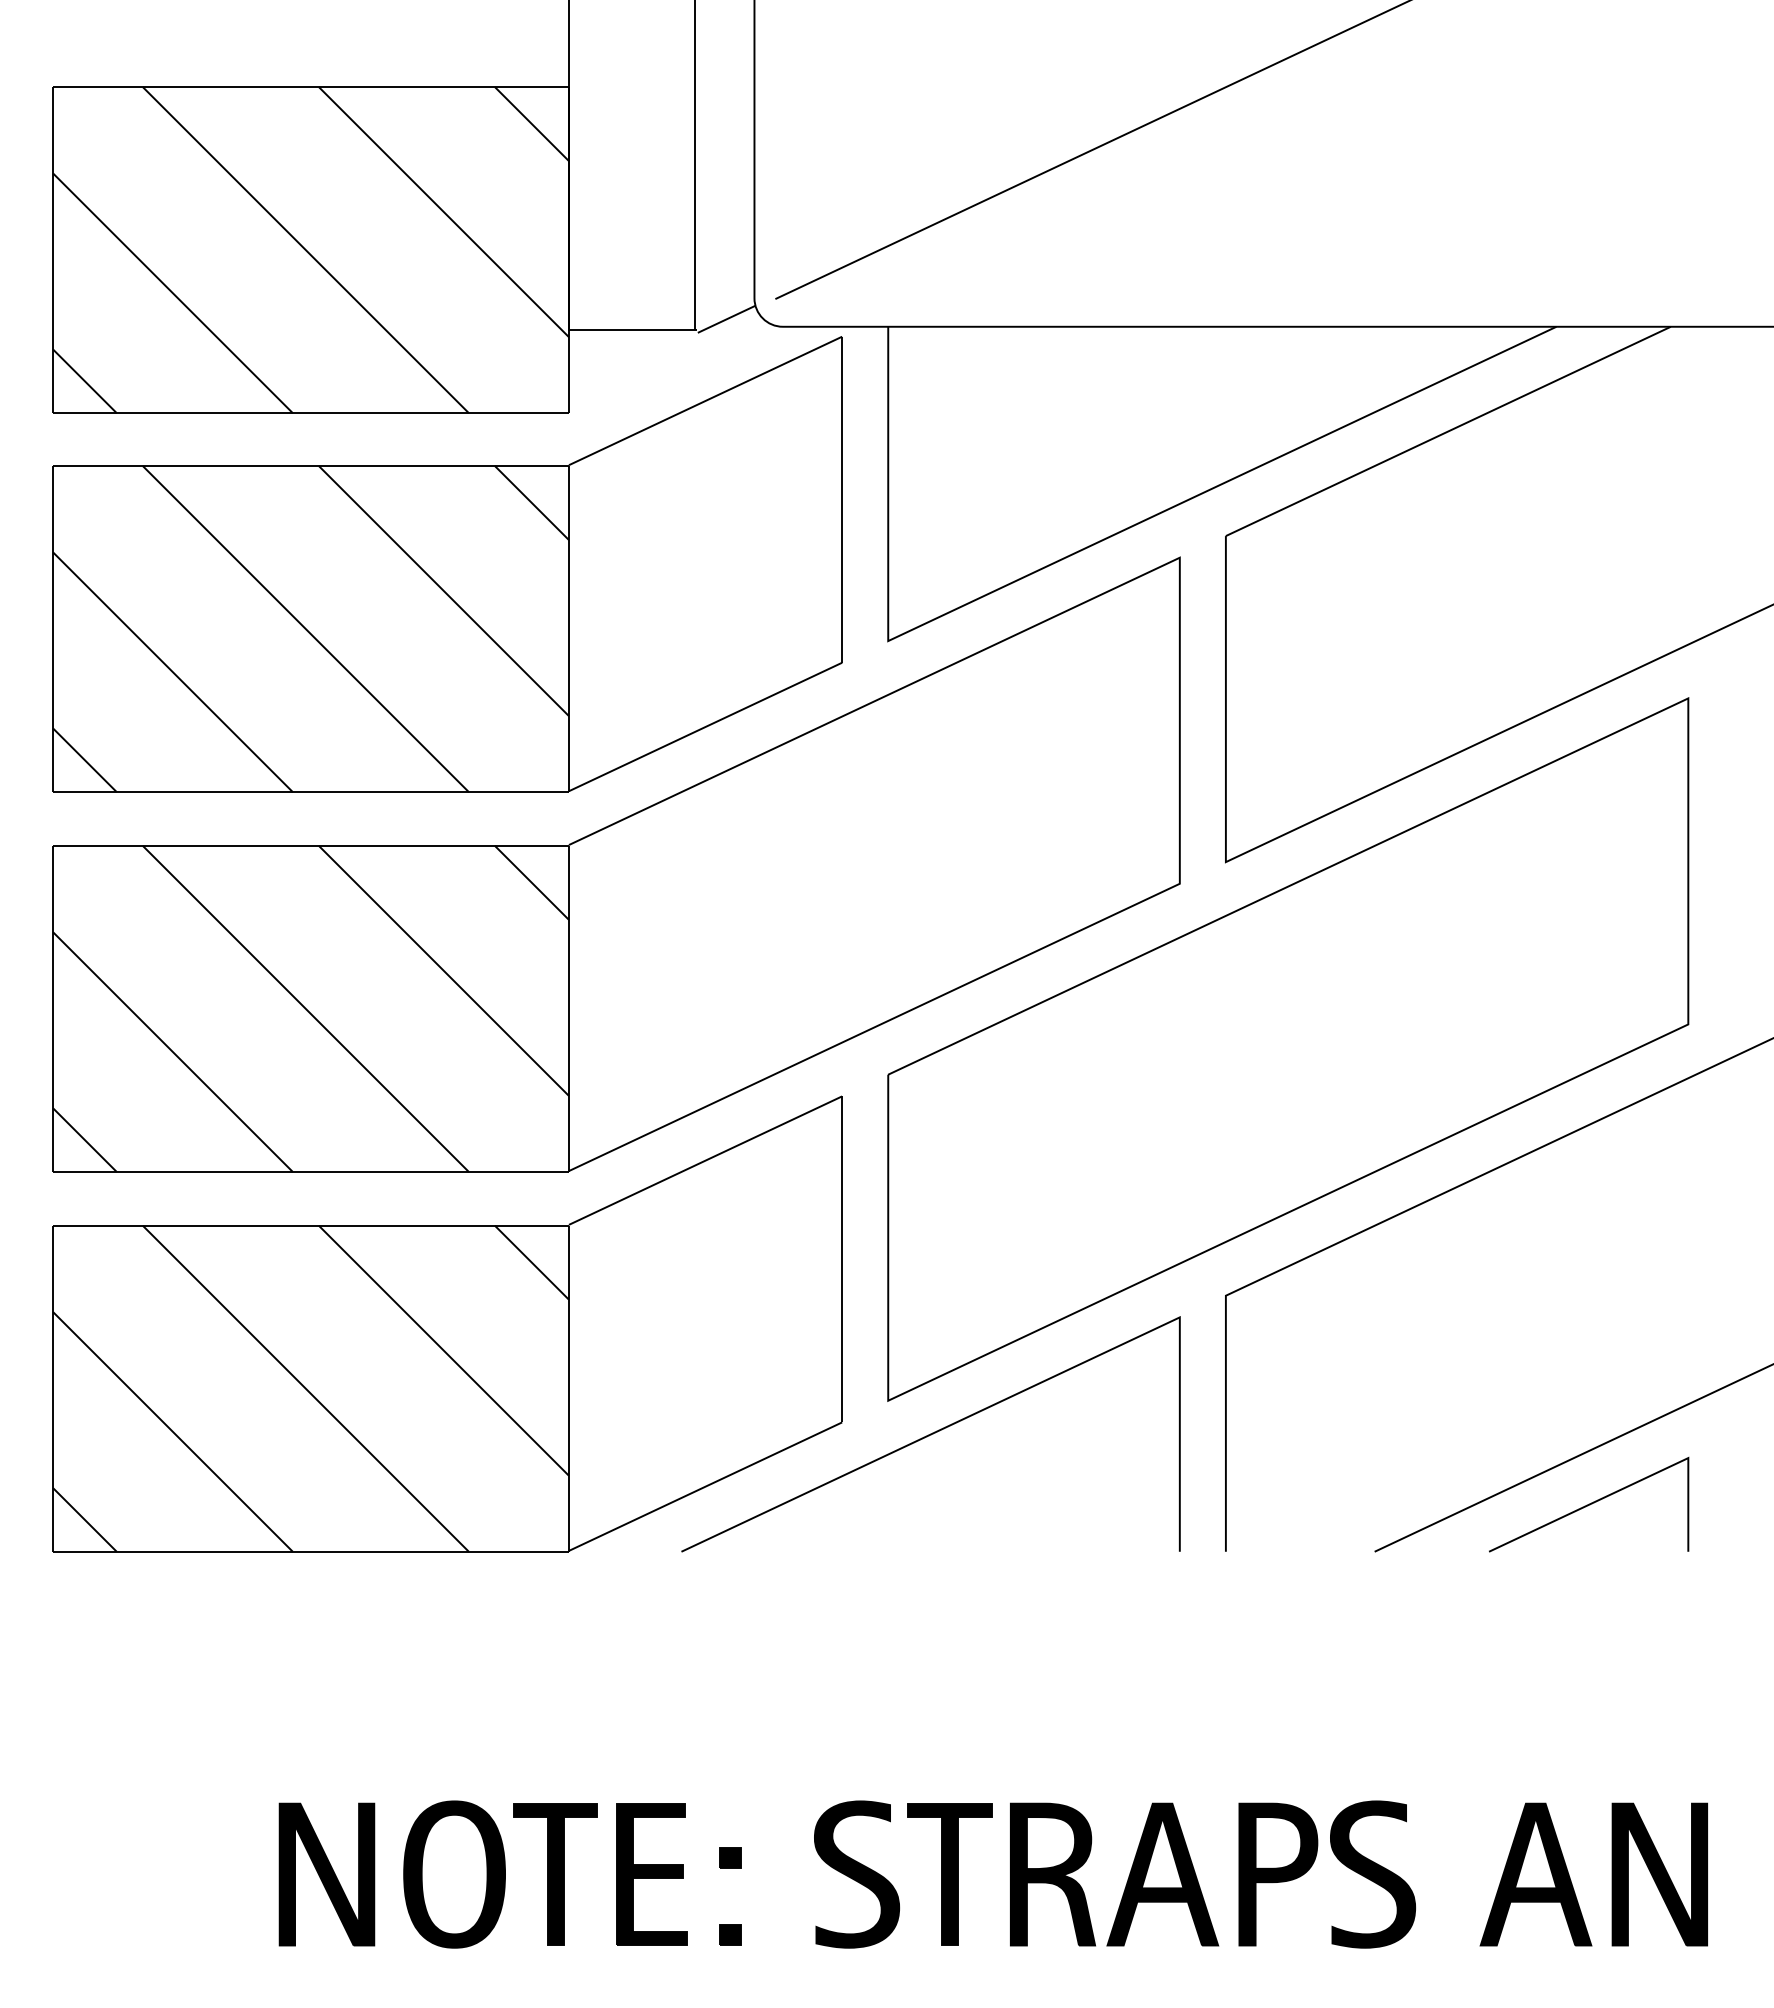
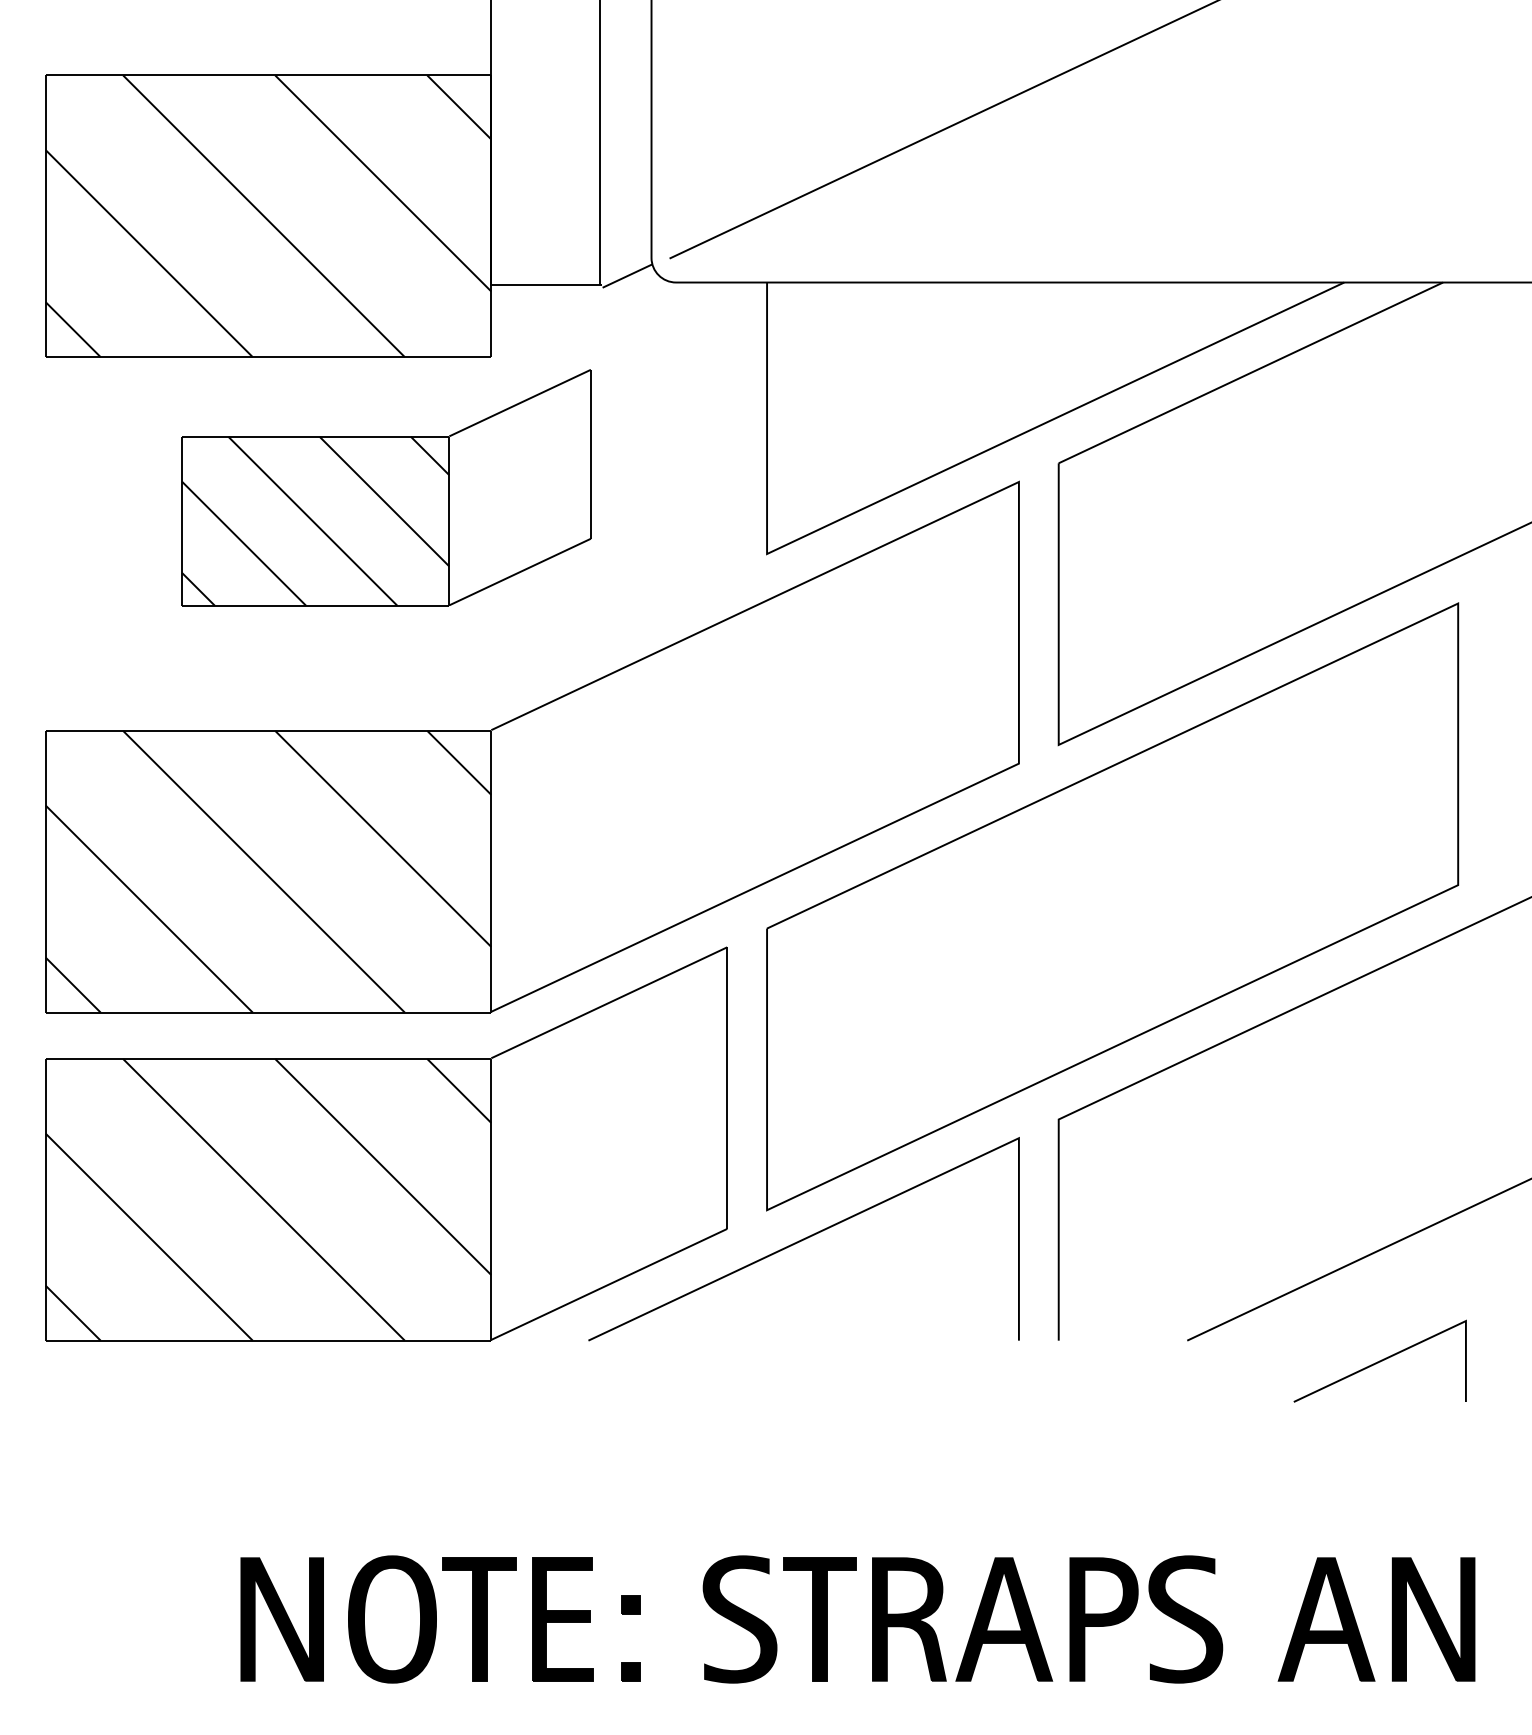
part: (447, 564) -> (386, 487), size x0.6
part: (1589, 1504) -> (1380, 1361), moved

